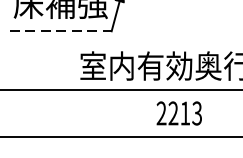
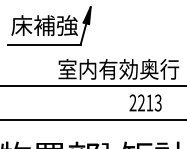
line: (62, 30) -> (45, 44), dashed -> solid
text: (179, 112) -> (145, 102), moved

